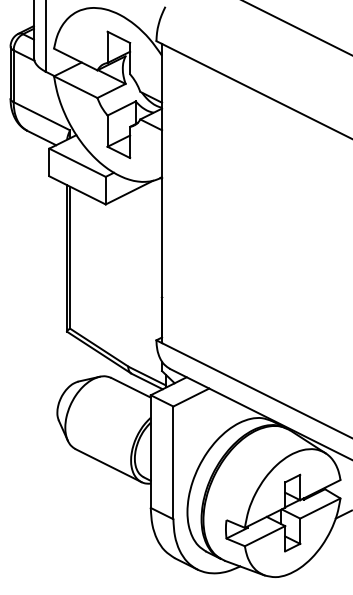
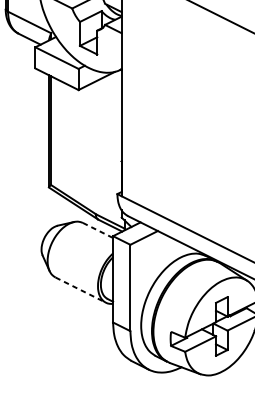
line: (131, 388) -> (98, 231), solid -> dashed
line: (108, 465) -> (80, 289), solid -> dashed

